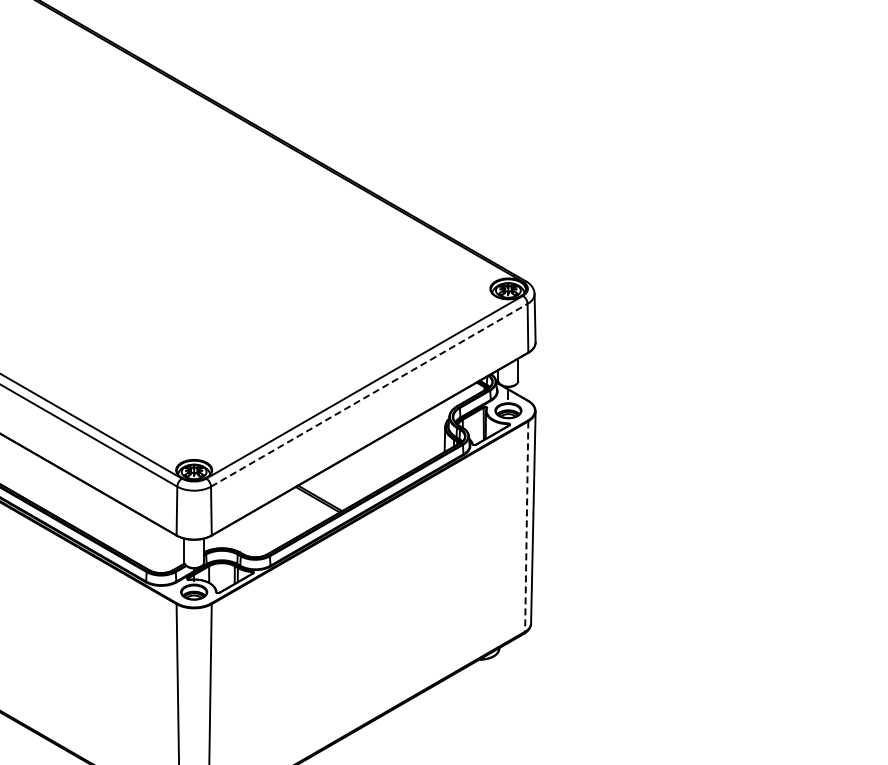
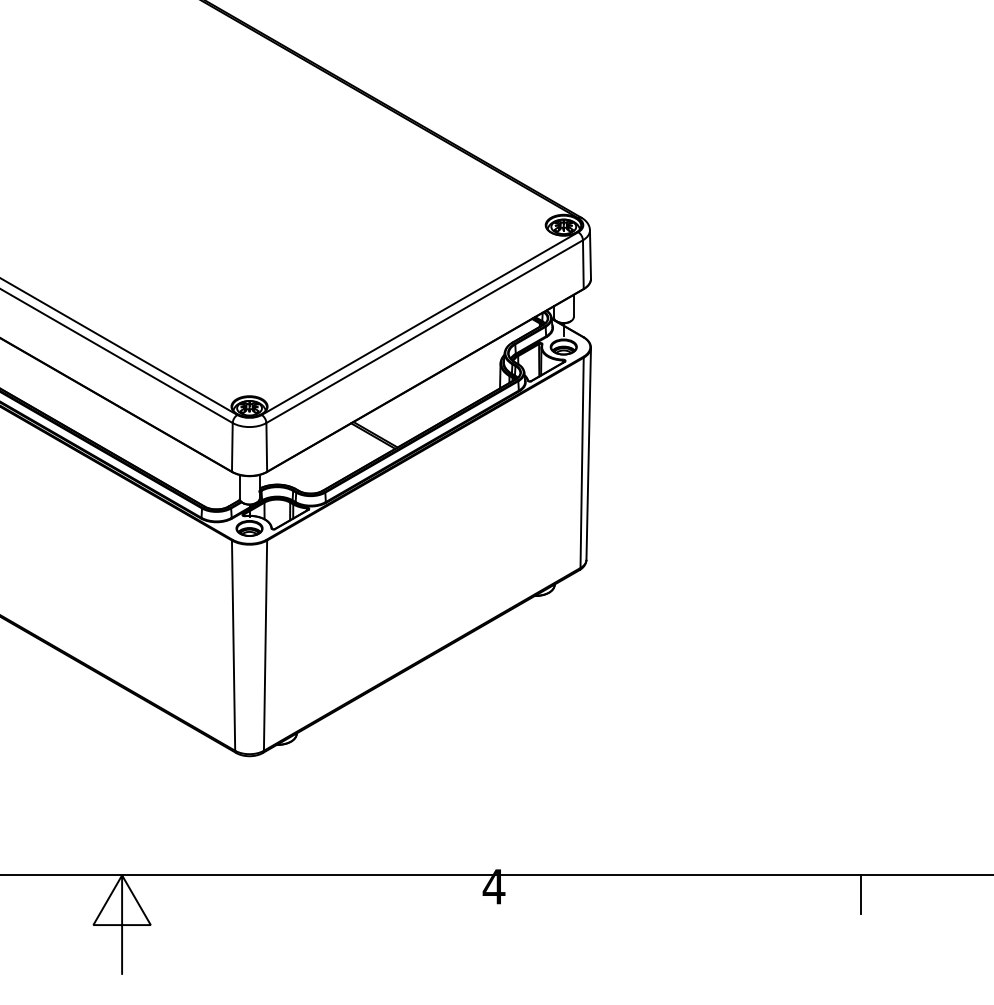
line: (369, 395) -> (424, 331), dashed -> solid
line: (527, 527) -> (582, 463), dashed -> solid

